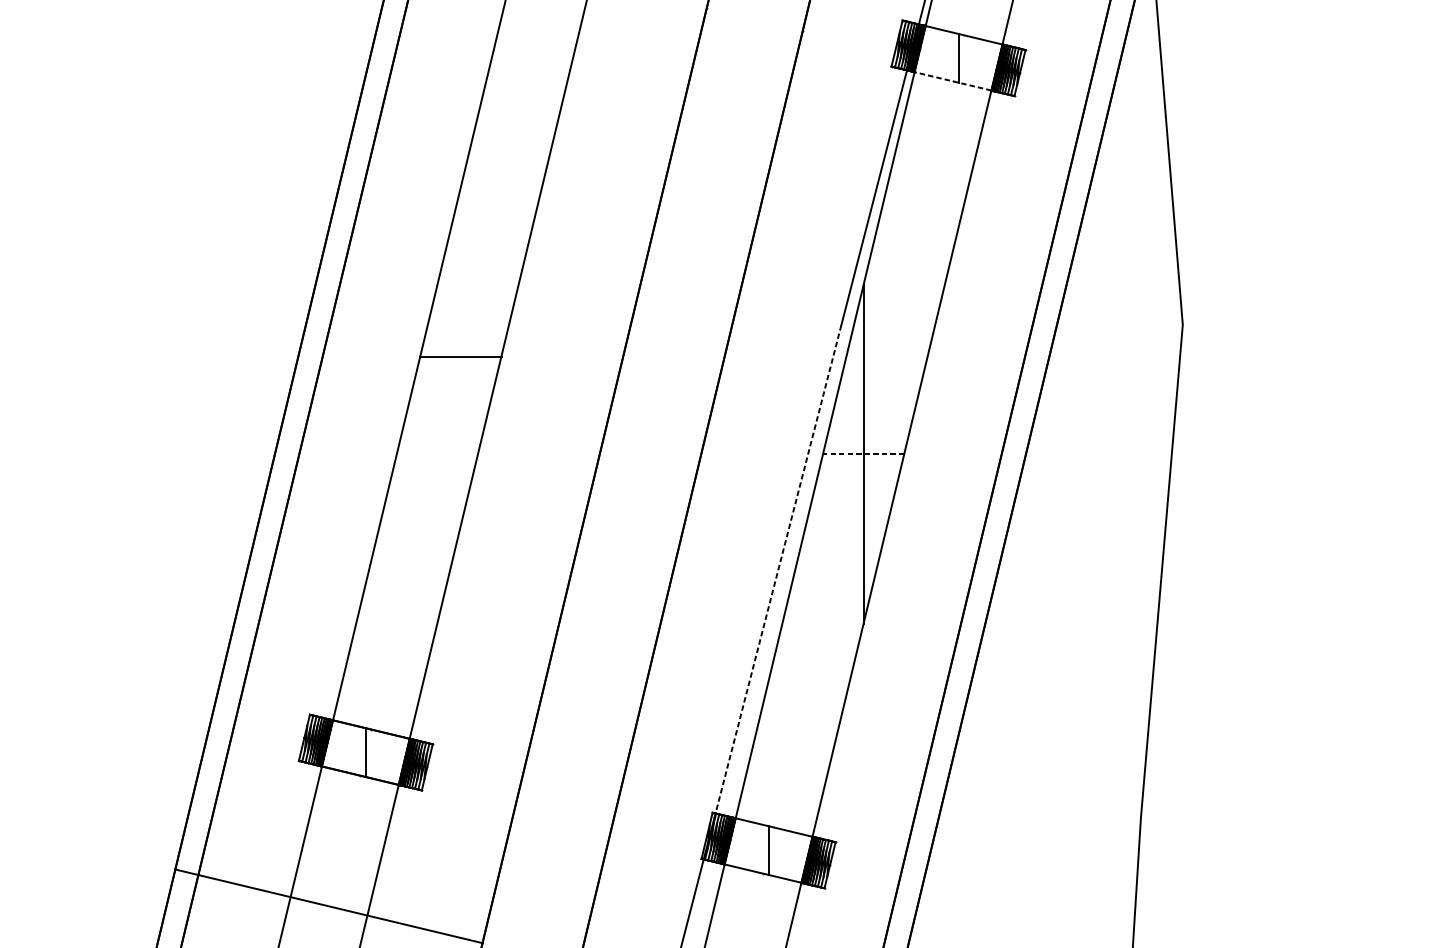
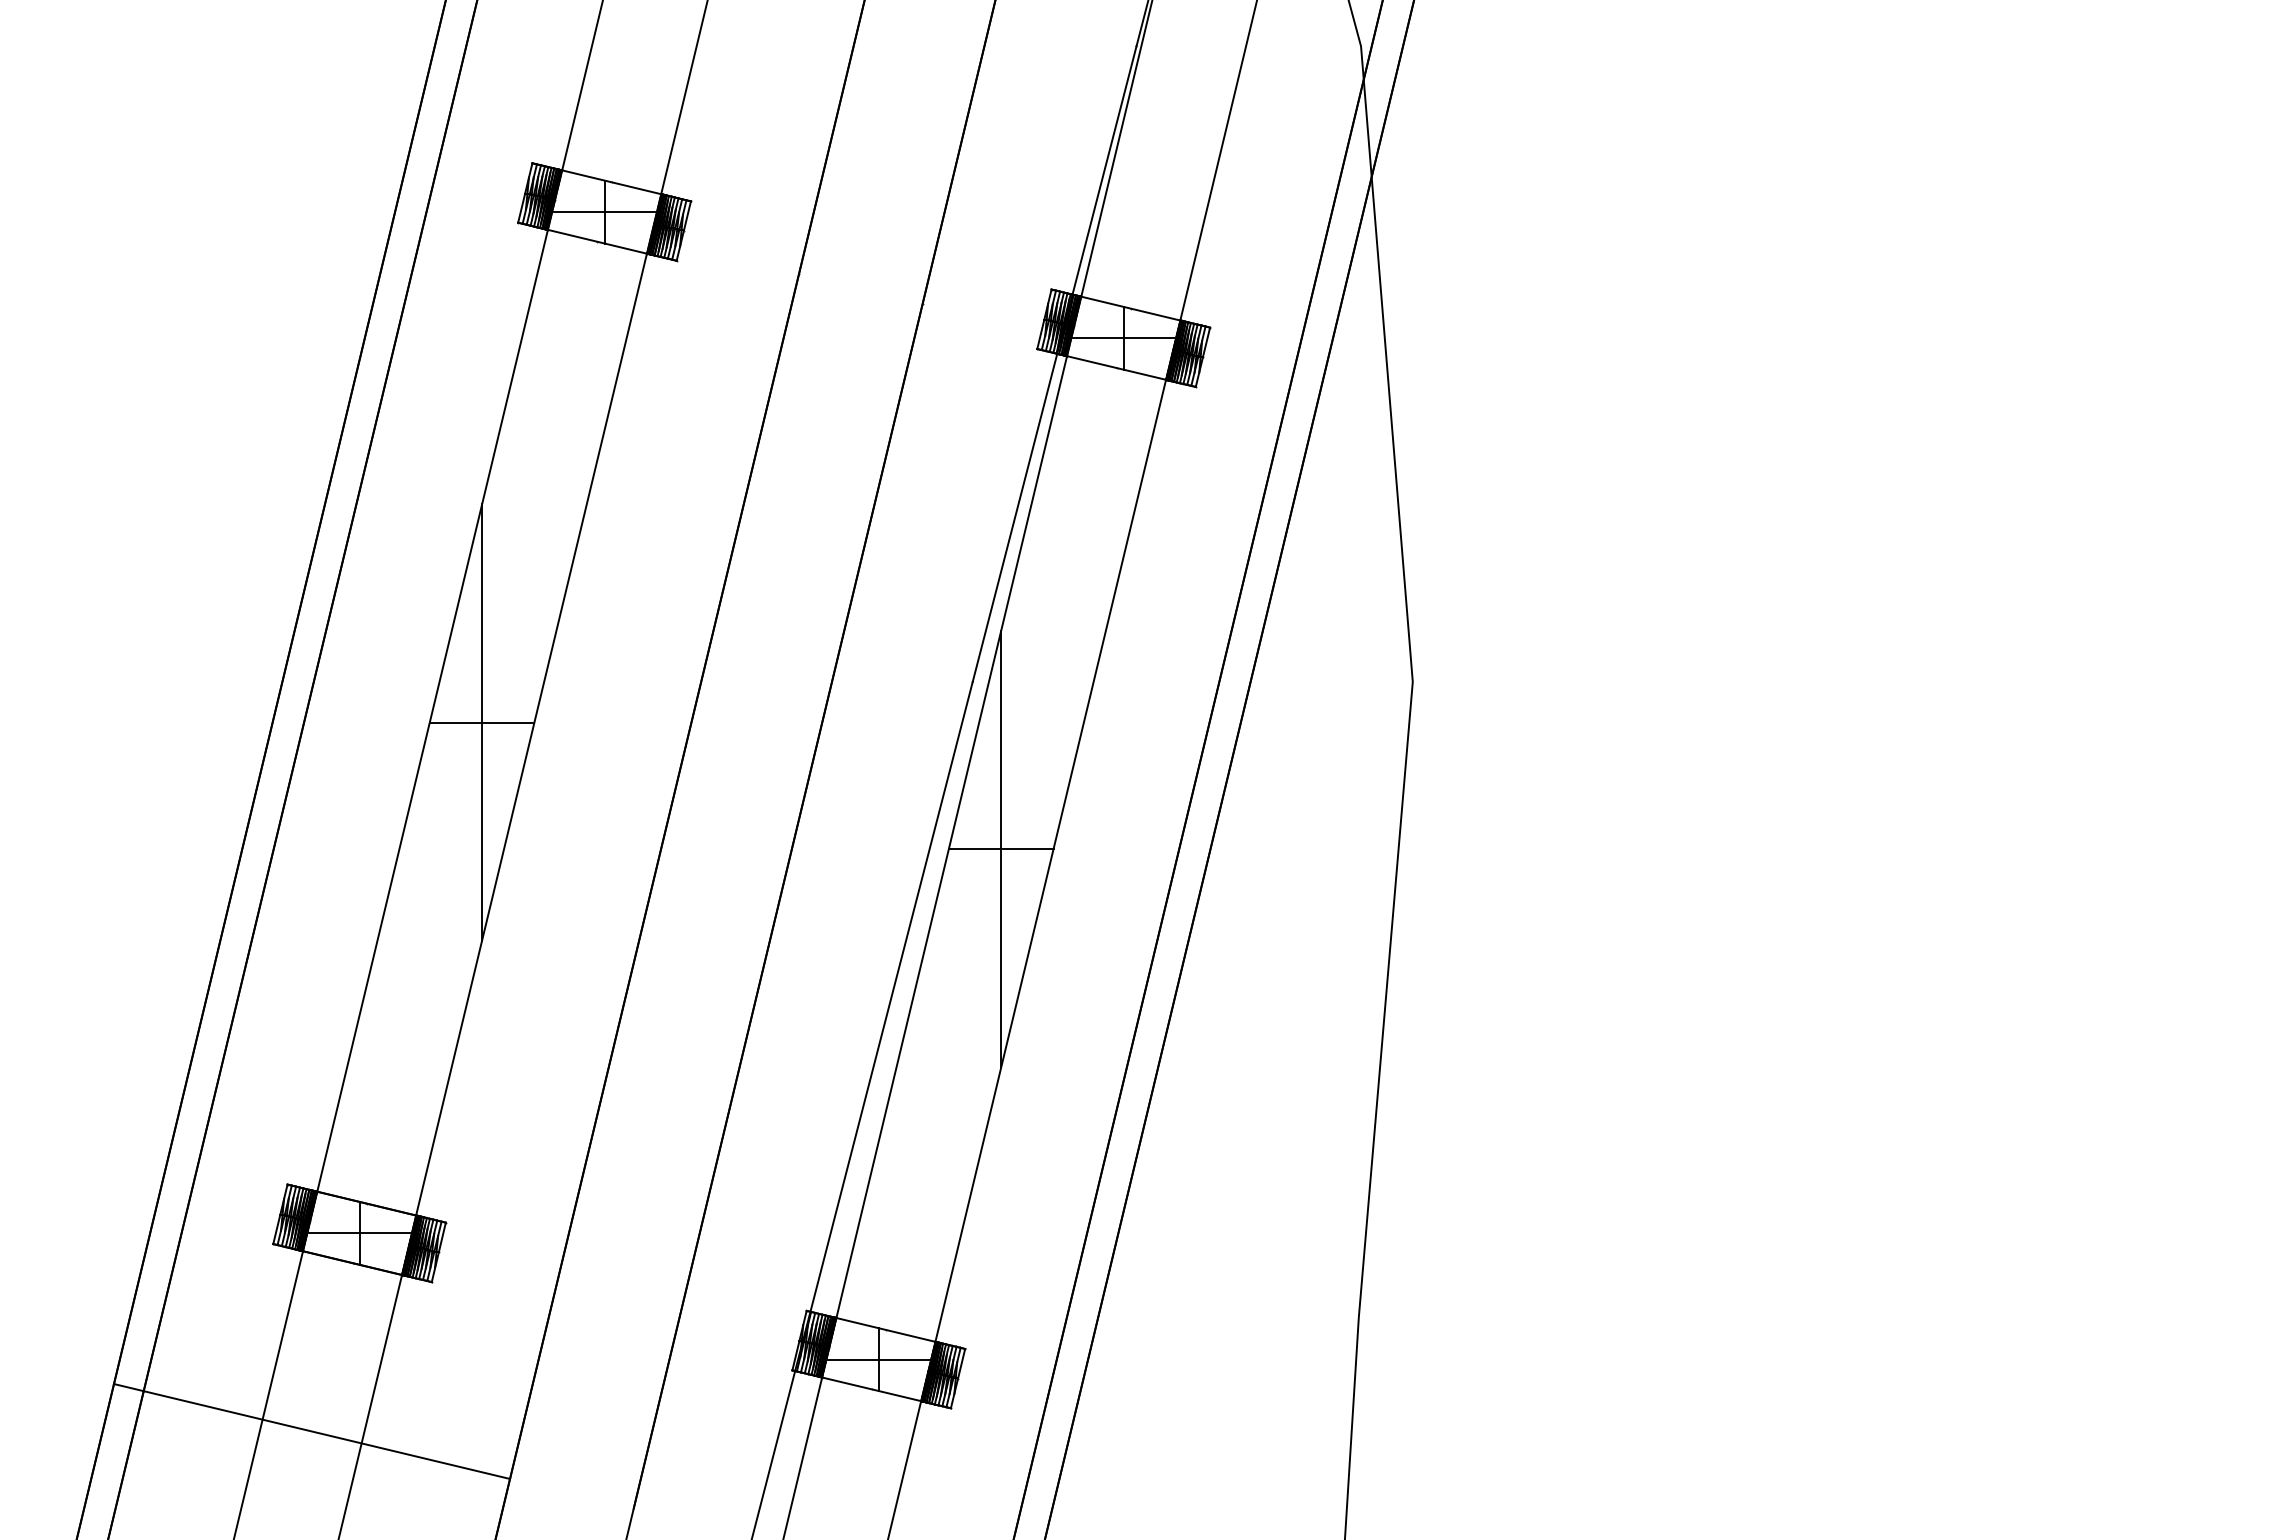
line: (958, 58) -> (1123, 338), added
line: (952, 81) -> (1116, 368), dashed -> solid
line: (461, 356) -> (482, 722), added
line: (862, 454) -> (1000, 849), dashed -> solid
line: (777, 571) -> (890, 999), dashed -> solid
line: (365, 752) -> (359, 1233), added
line: (768, 850) -> (878, 1359), added

